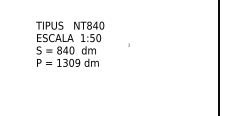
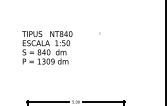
text: (70, 43) -> (47, 47), moved

